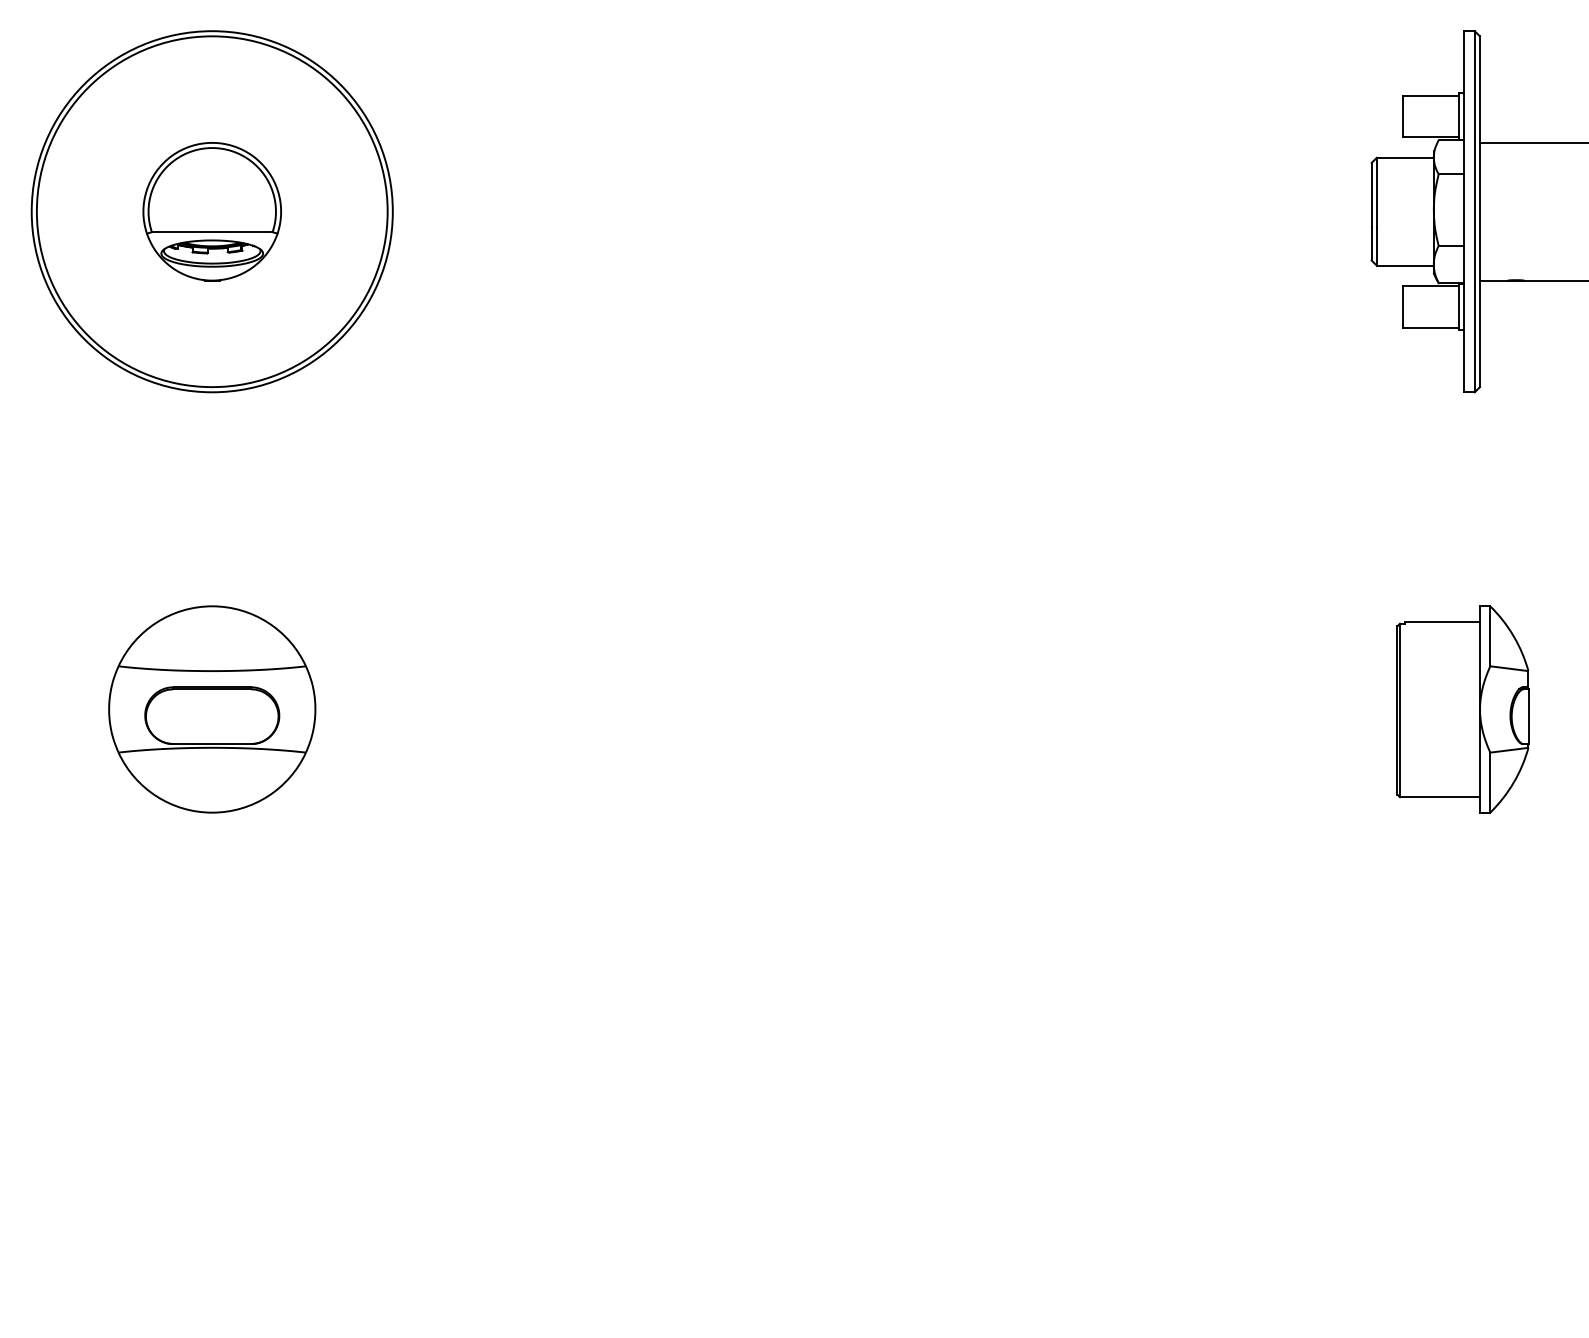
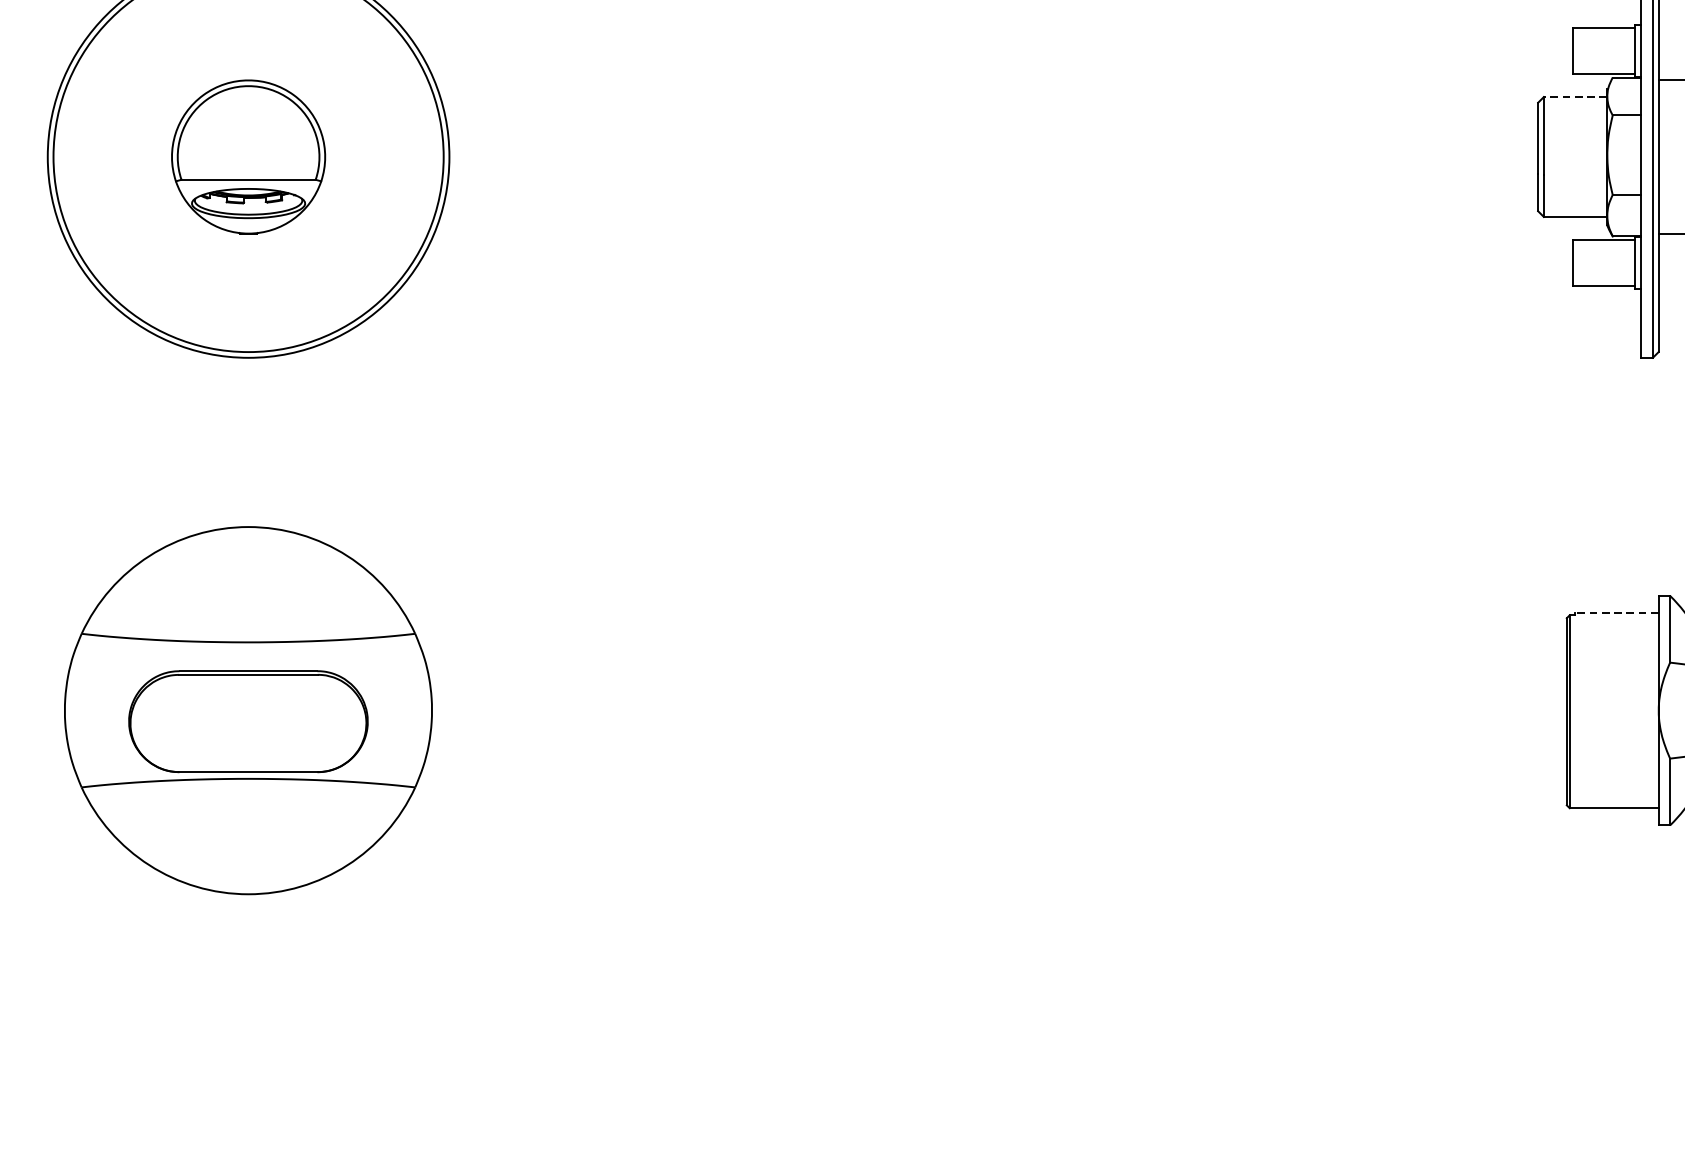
line: (1404, 157) -> (1574, 96), solid -> dashed
line: (1442, 621) -> (1616, 612), solid -> dashed
part: (212, 709) -> (248, 710), size x1.6

